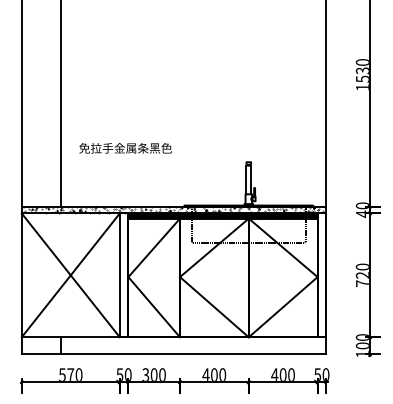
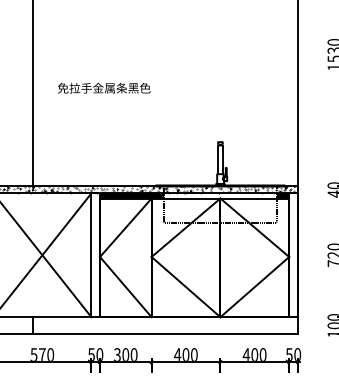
text: (125, 148) -> (104, 88), moved
fill: (248, 215) -> (220, 195), removed

